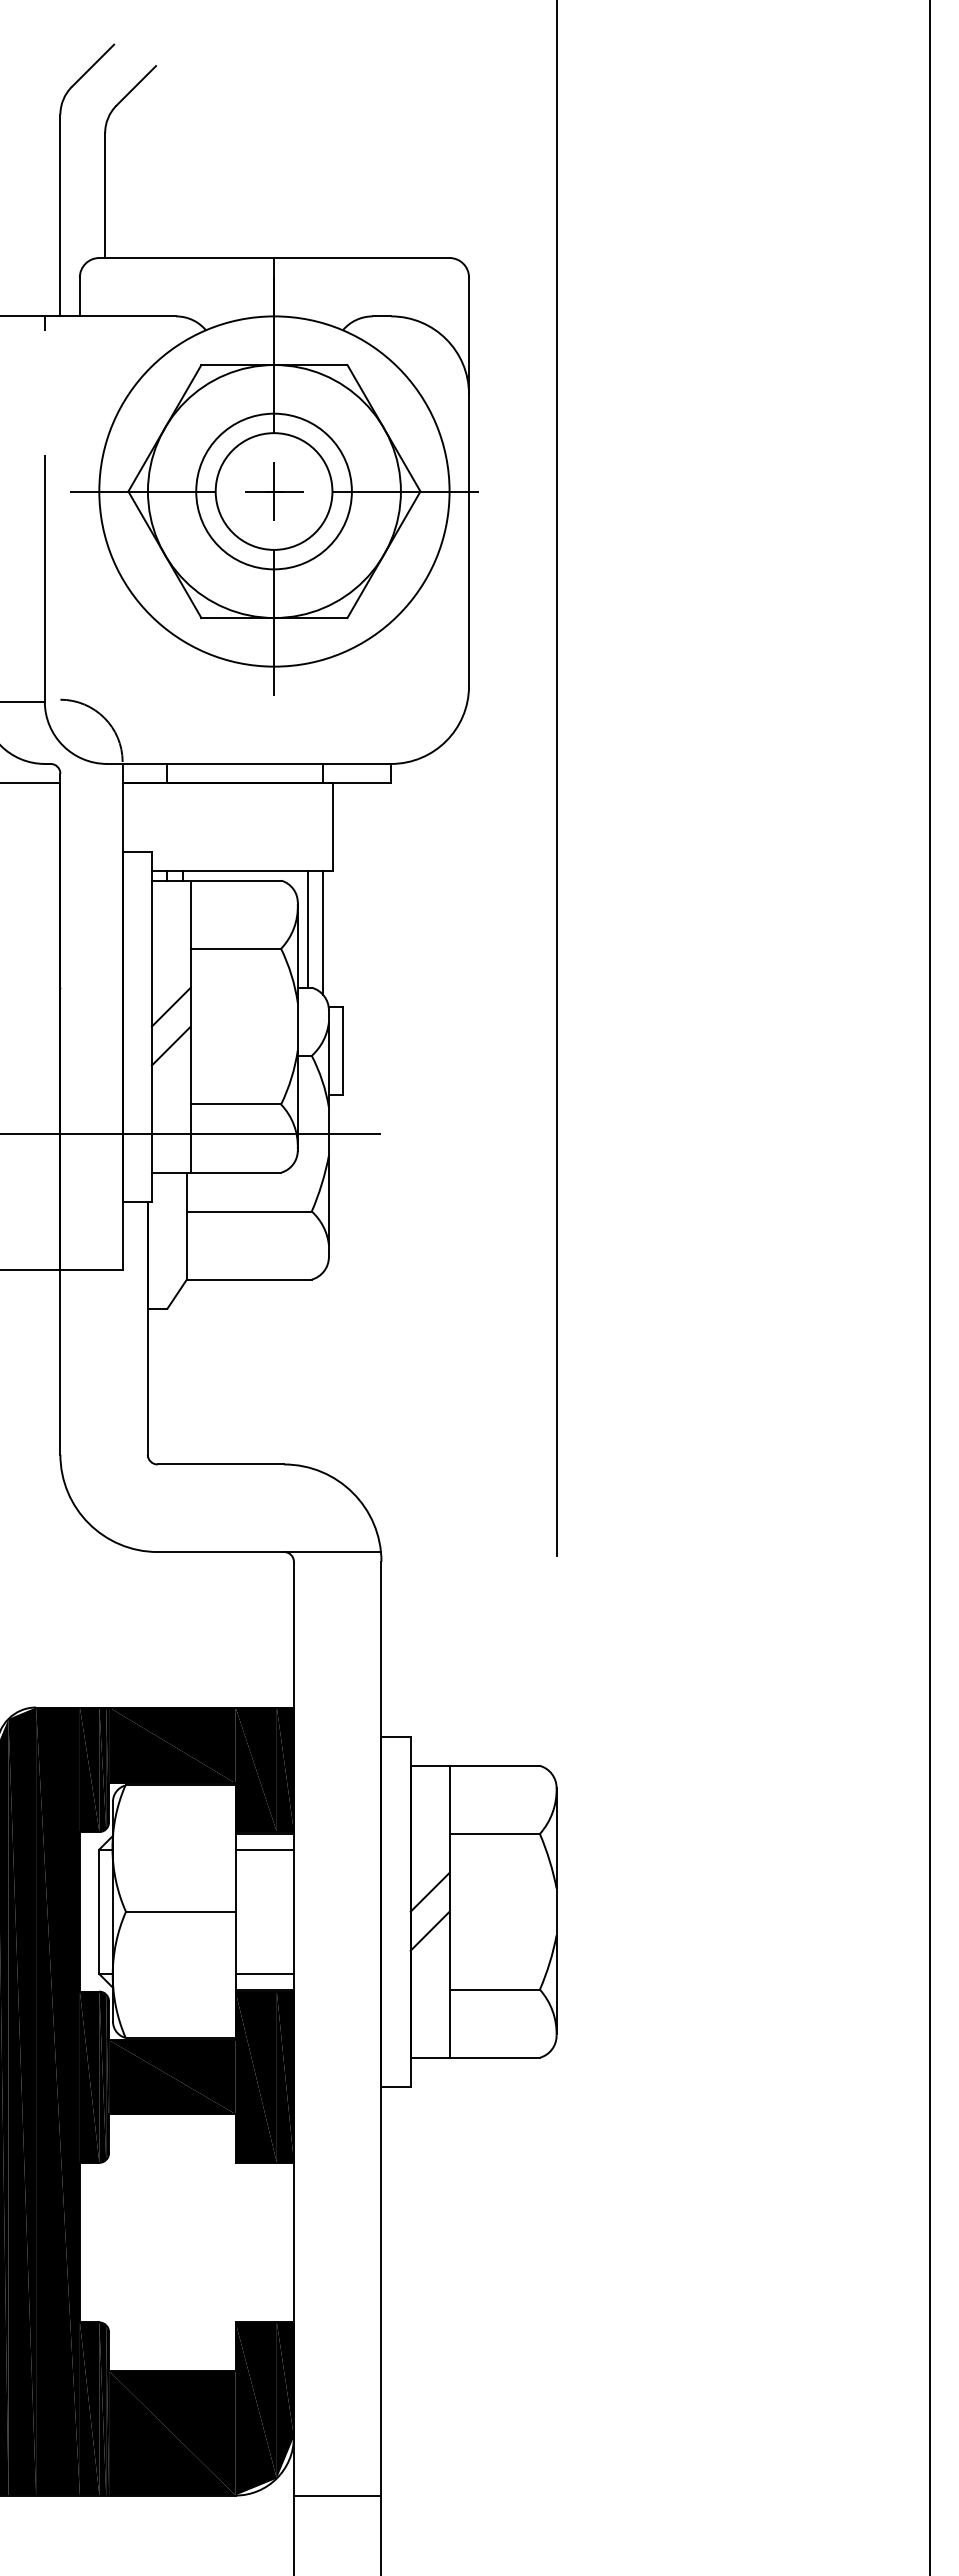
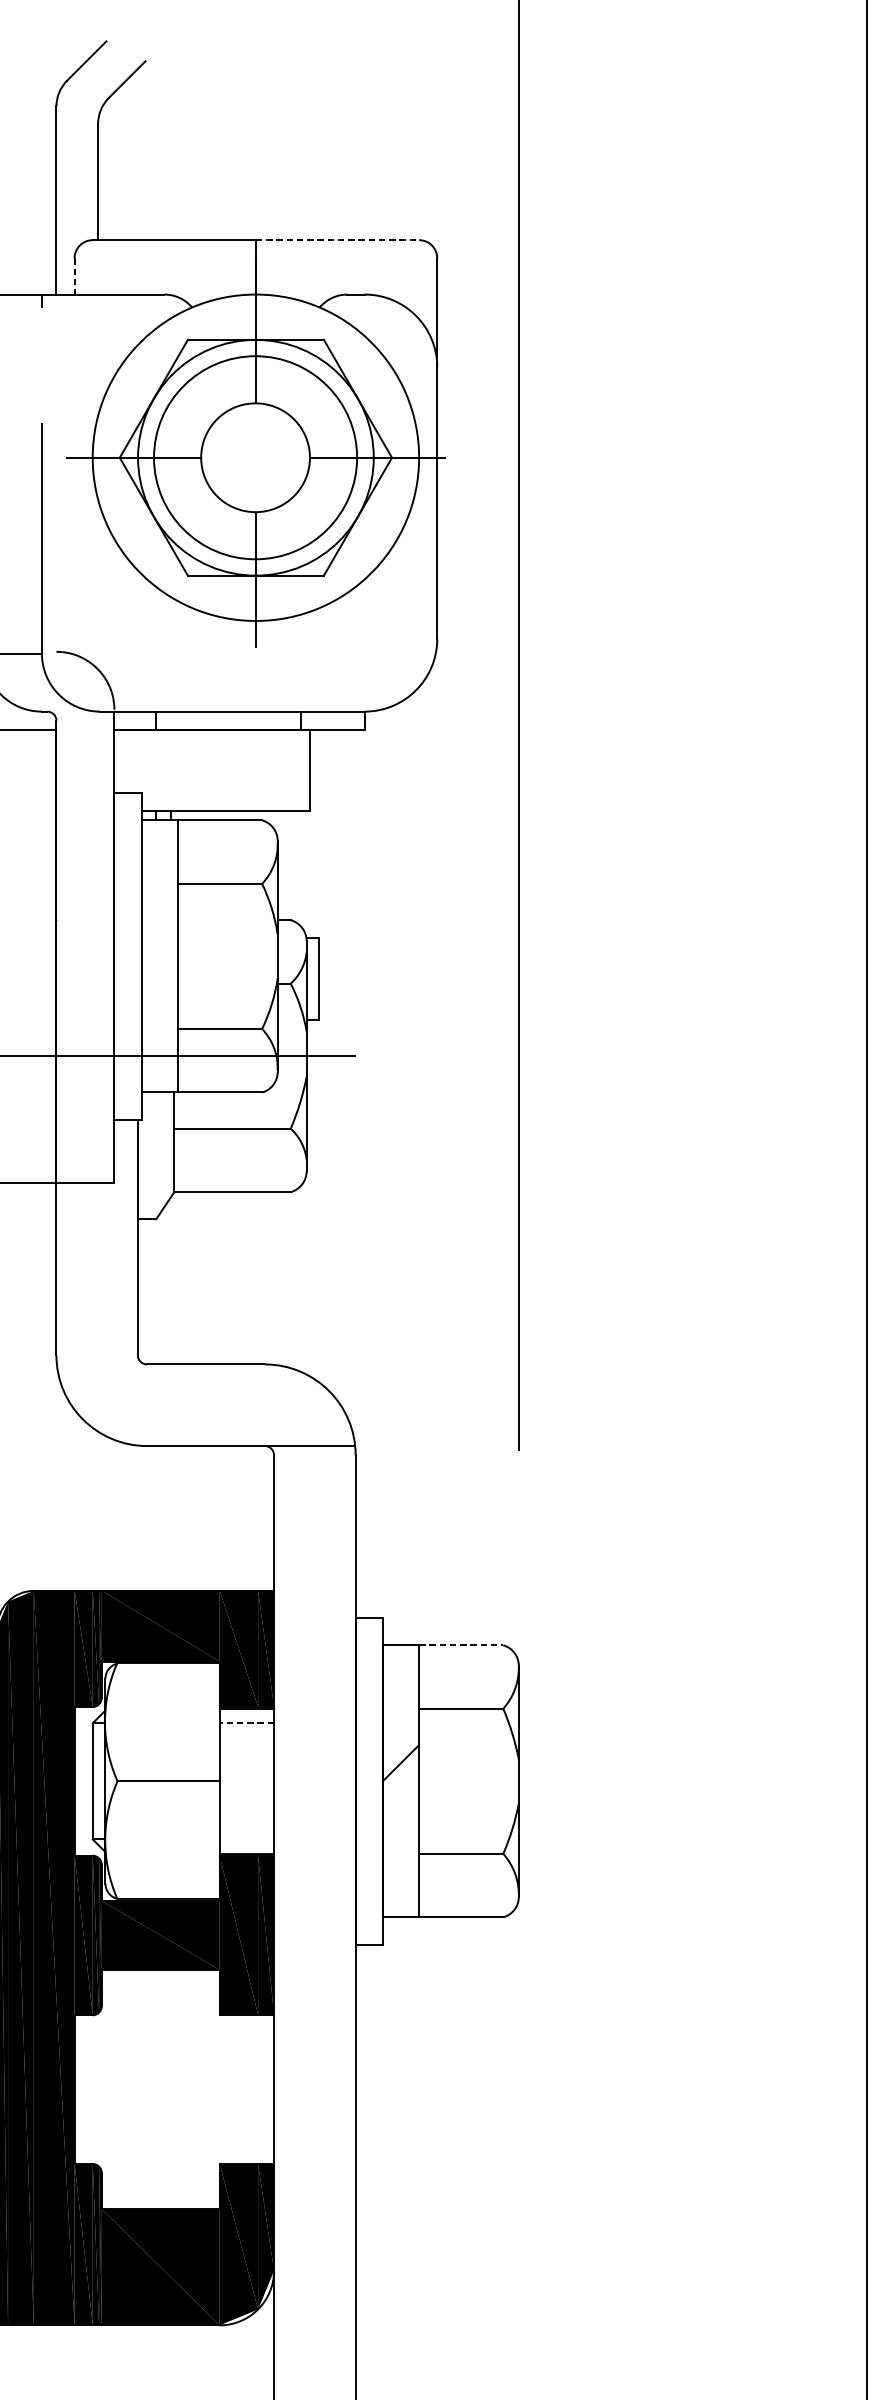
line: (362, 258) -> (337, 240), solid -> dashed
line: (79, 297) -> (74, 276), solid -> dashed
circle: (273, 491) -> (255, 457), size x1.4
part: (274, 491) -> (255, 457), removed
line: (307, 928) -> (286, 864), removed
line: (323, 932) -> (301, 868), removed
line: (170, 1006) -> (159, 937), removed
line: (170, 1045) -> (159, 974), removed
line: (495, 1765) -> (461, 1644), solid -> dashed
line: (264, 1849) -> (246, 1723), solid -> dashed
line: (429, 1930) -> (400, 1798), removed
line: (264, 1974) -> (246, 1839), removed
line: (337, 2495) -> (314, 2325), removed

